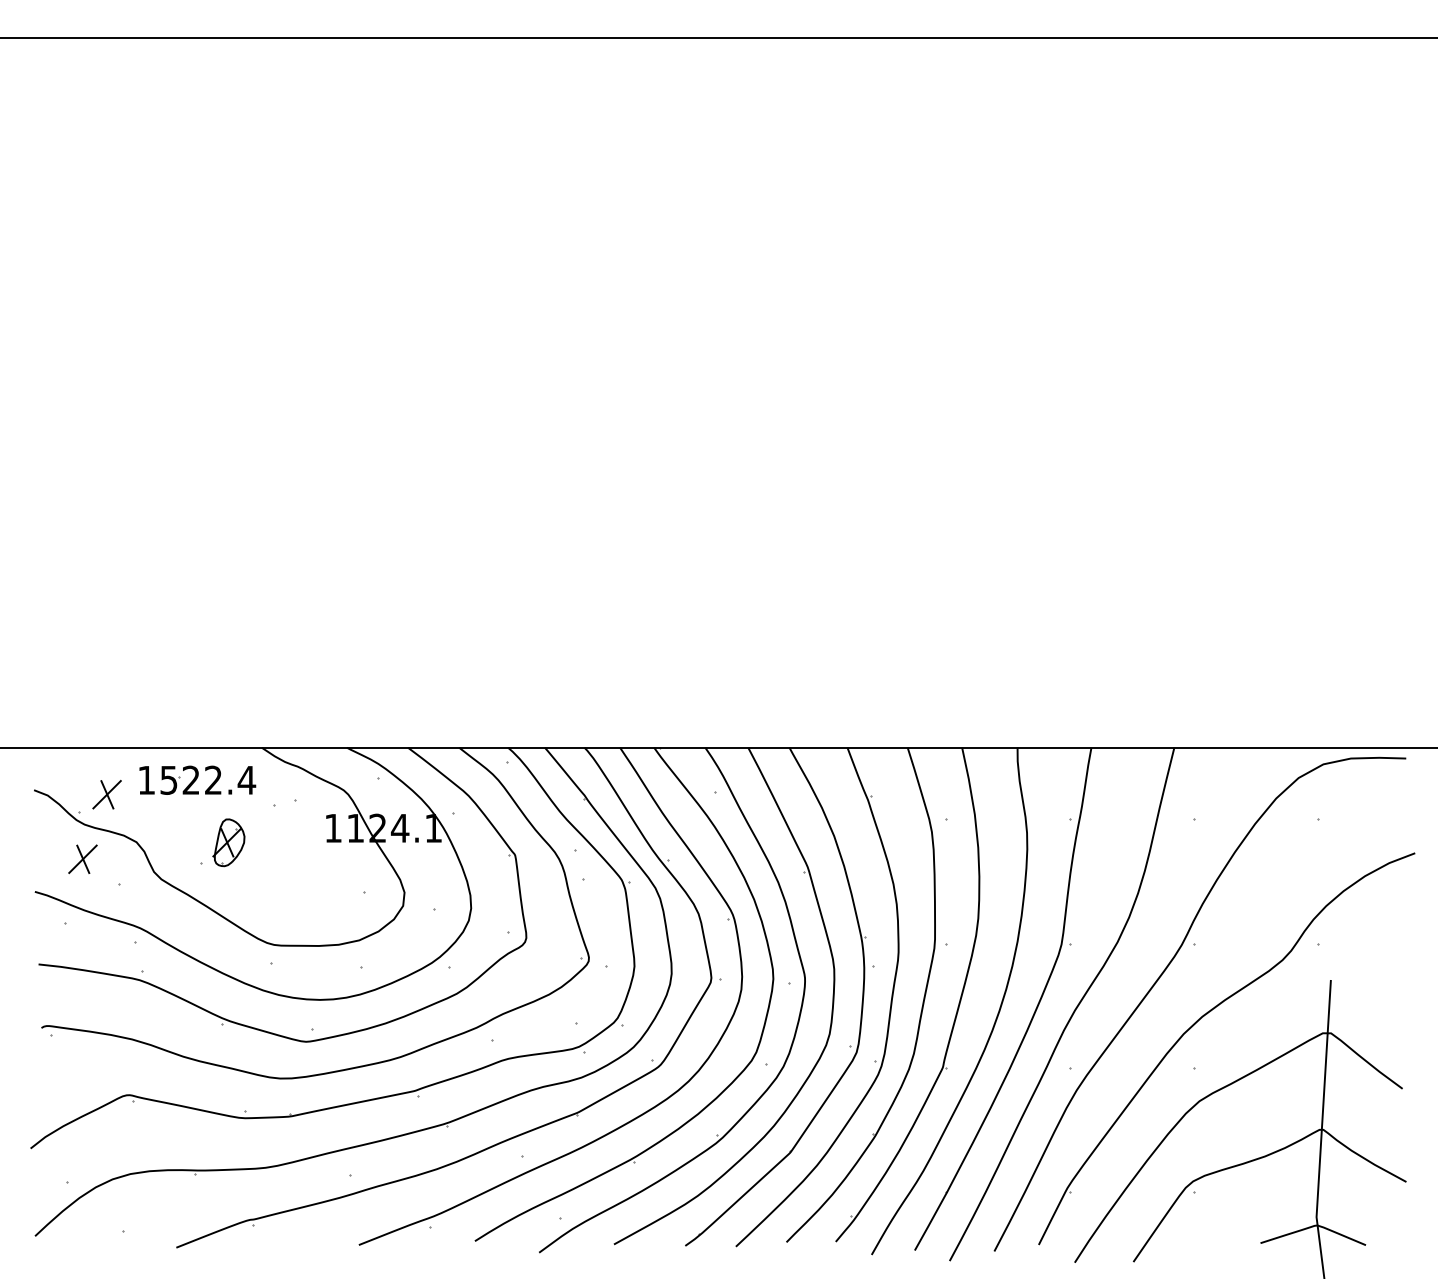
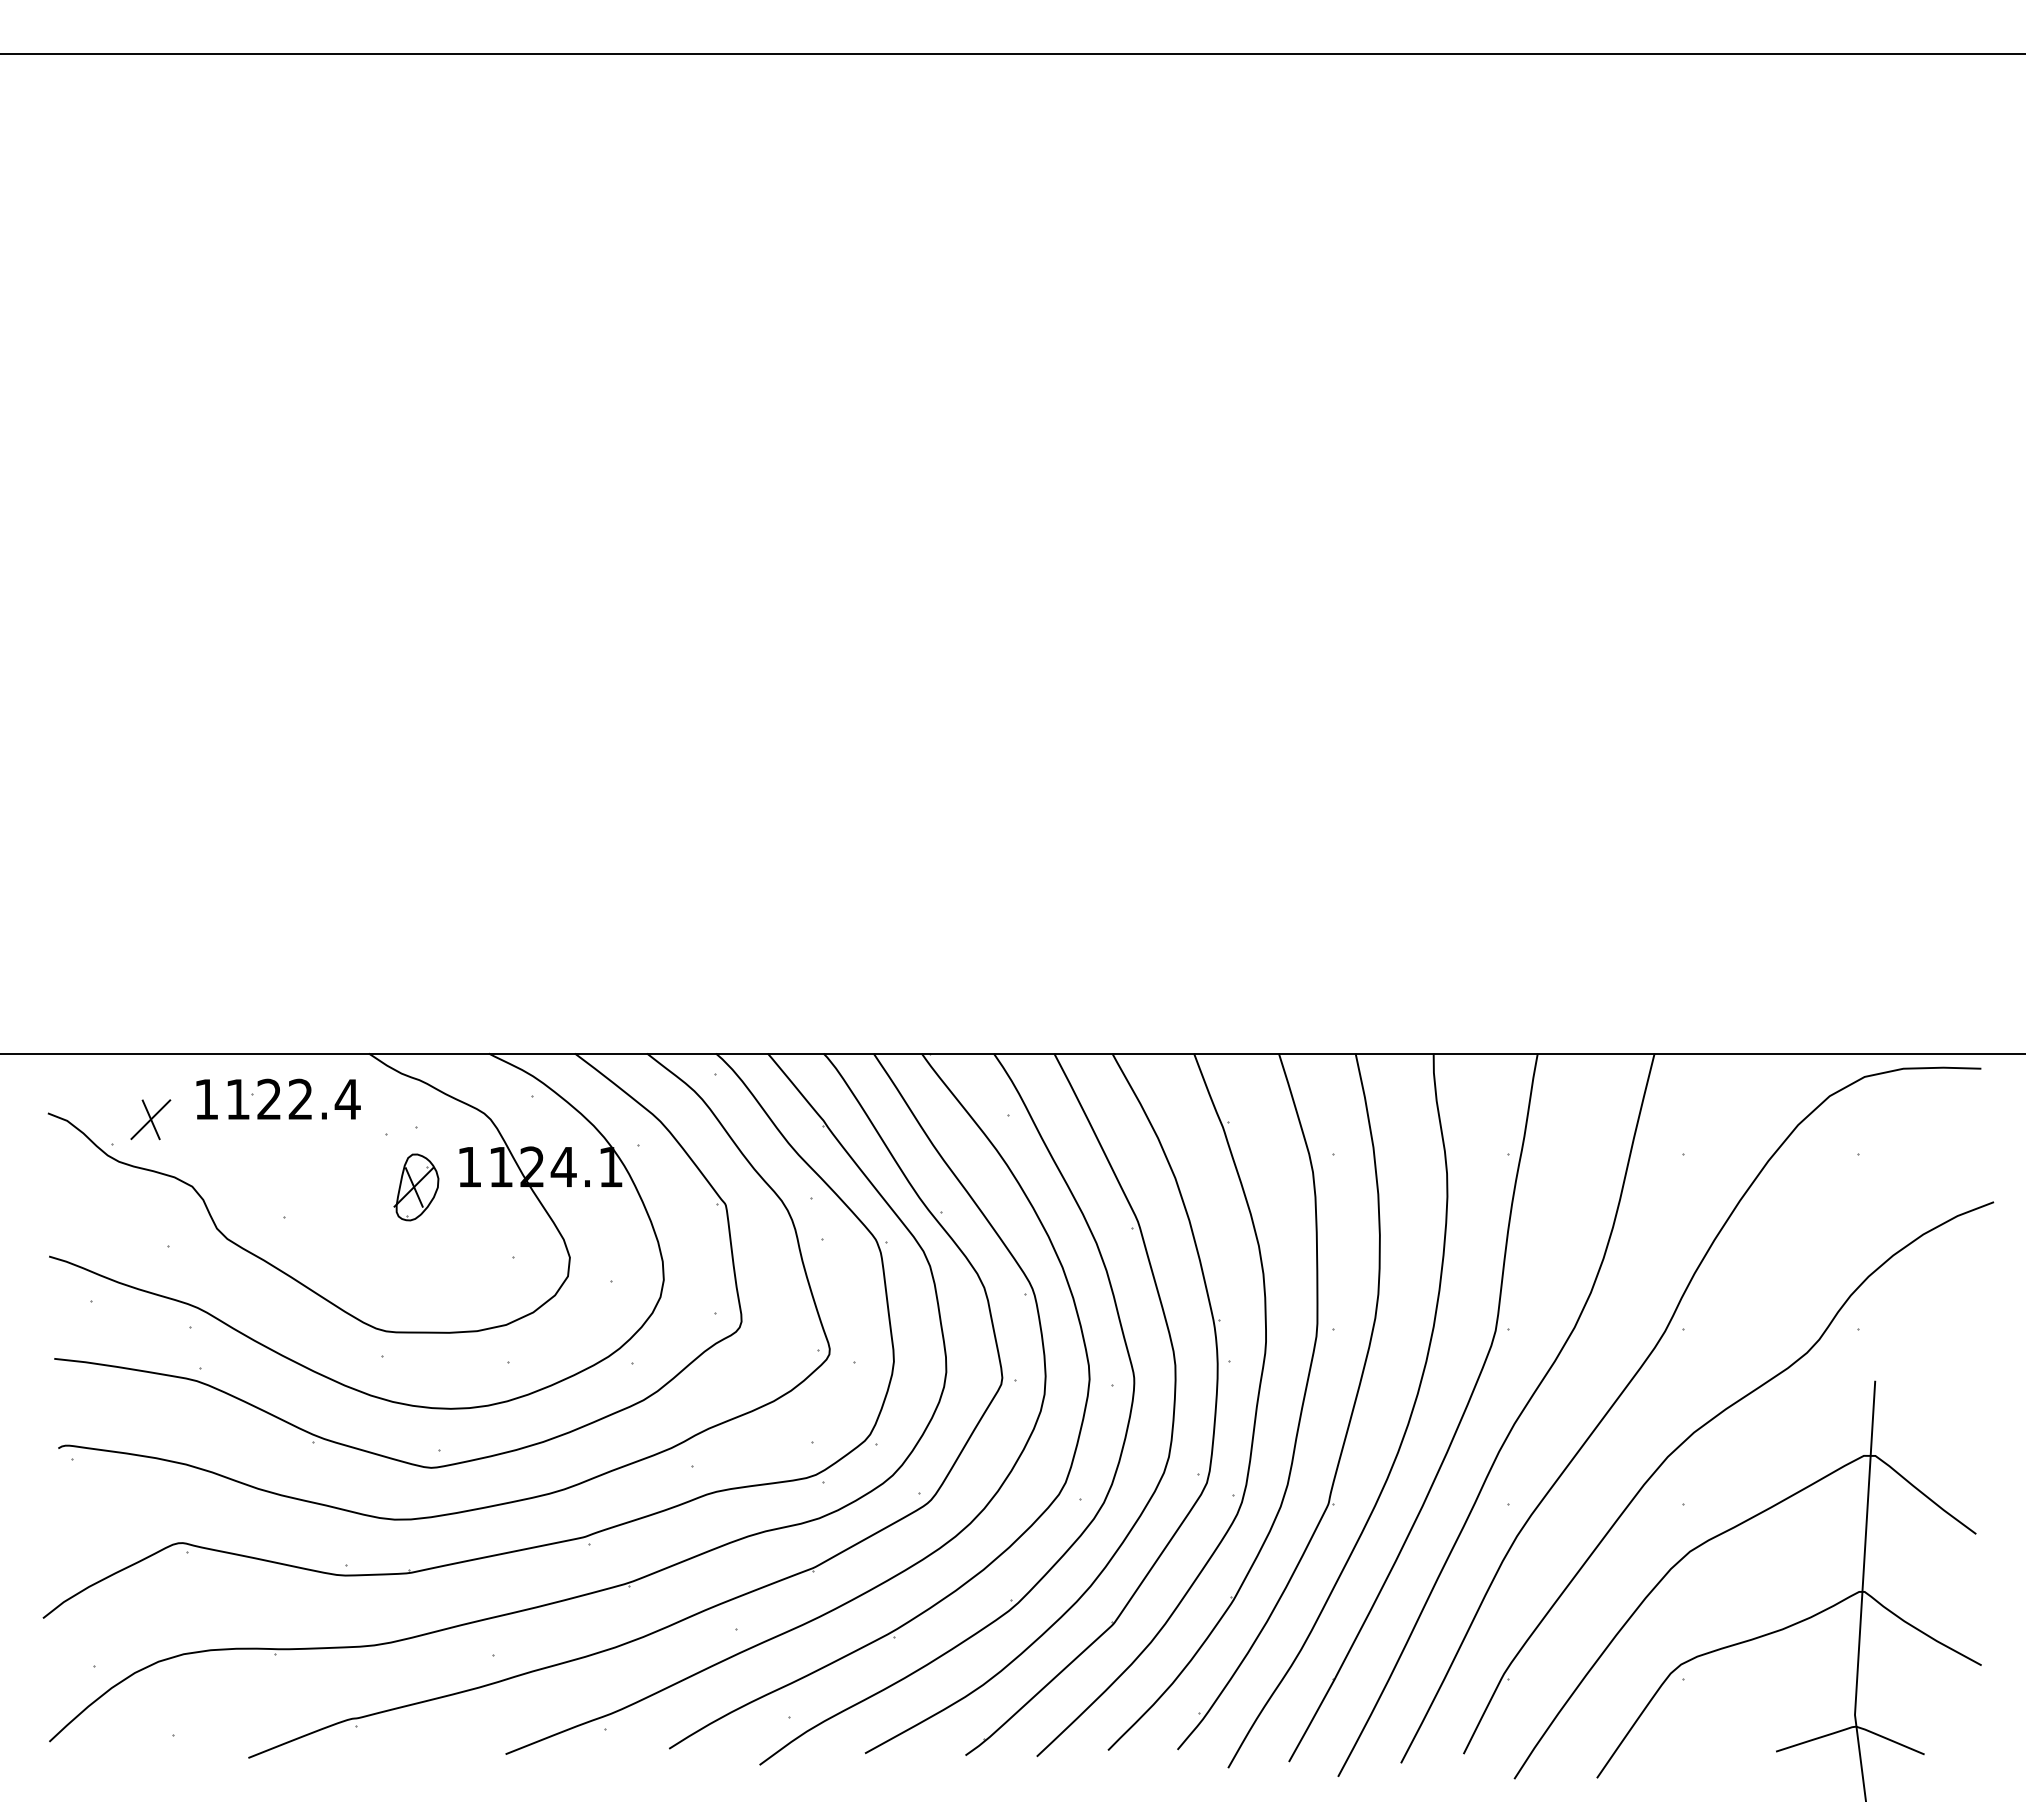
text: (168, 780) -> (237, 1099), 1522.4 -> 1122.4
part: (228, 842) -> (416, 1187), moved
part: (82, 859) -> (116, 1210), removed

